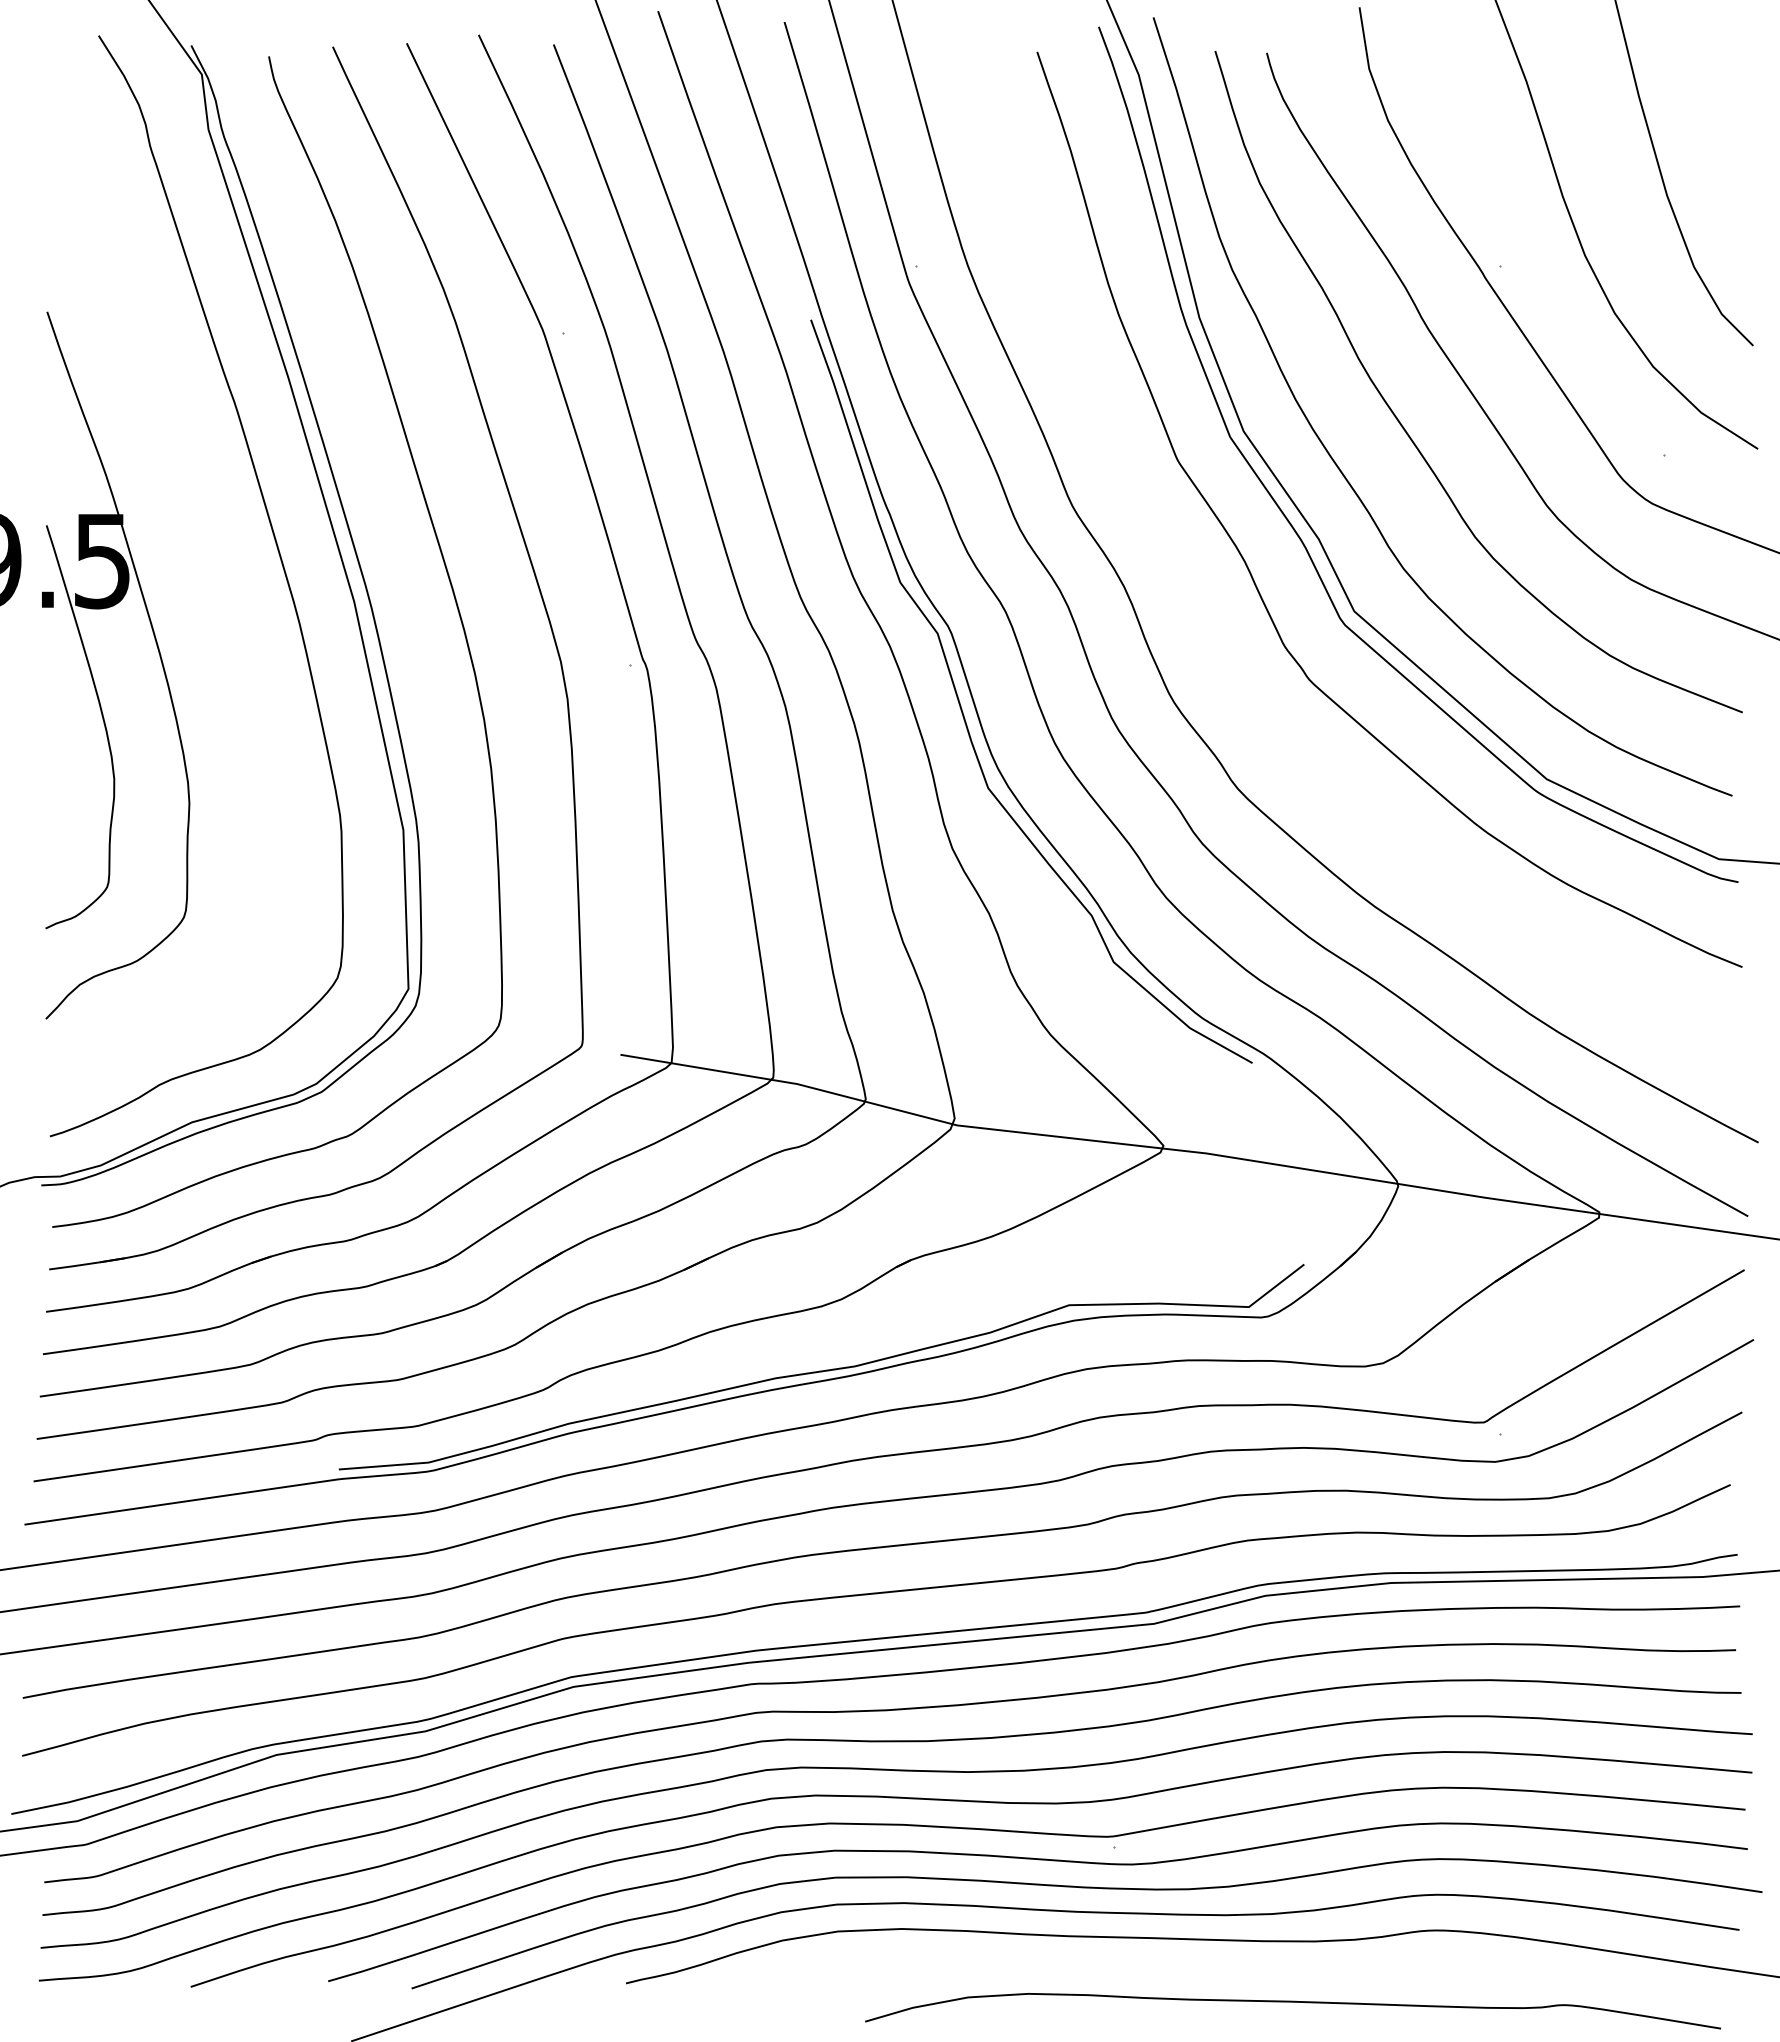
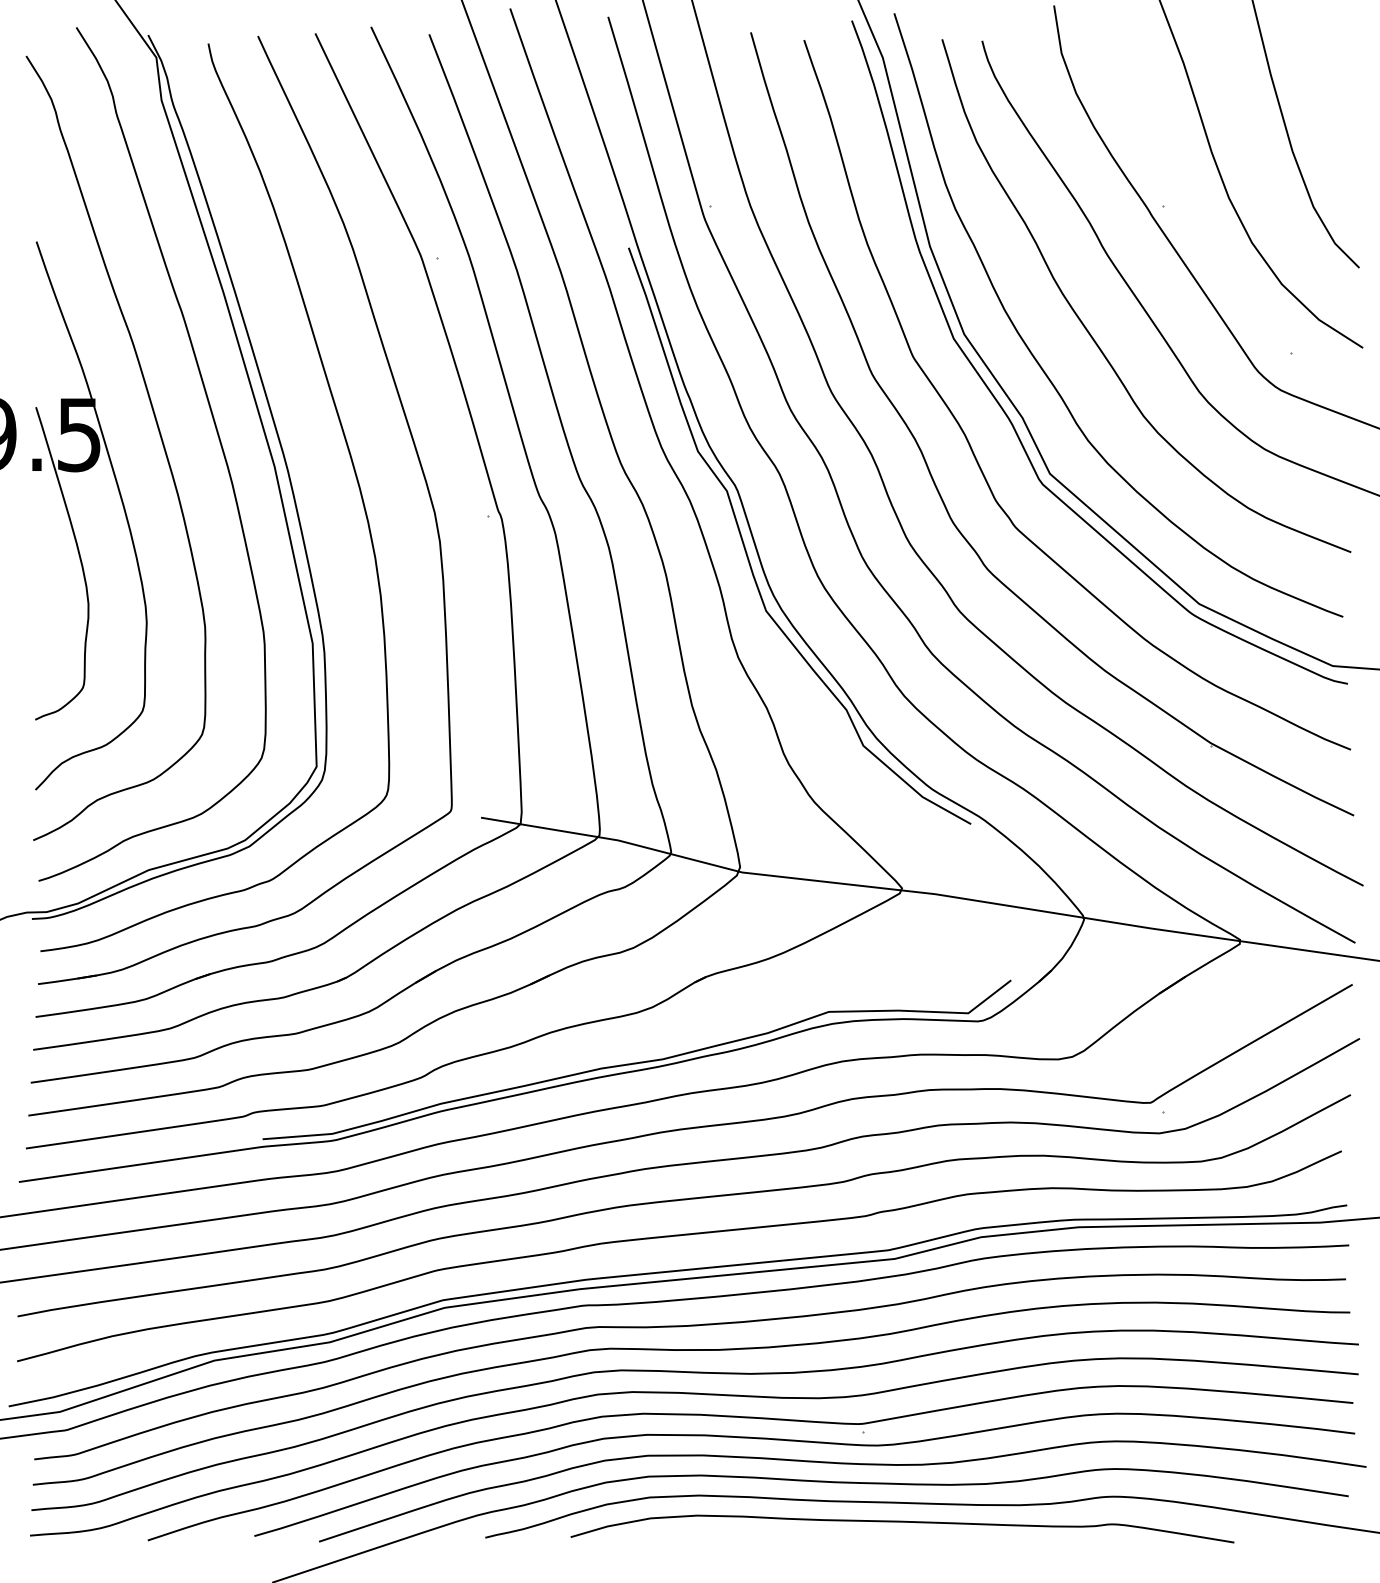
curve: (205, 559) -> (159, 433), added
part: (1204, 618) -> (933, 479), added
curve: (1292, 2002) -> (902, 1522), moved

